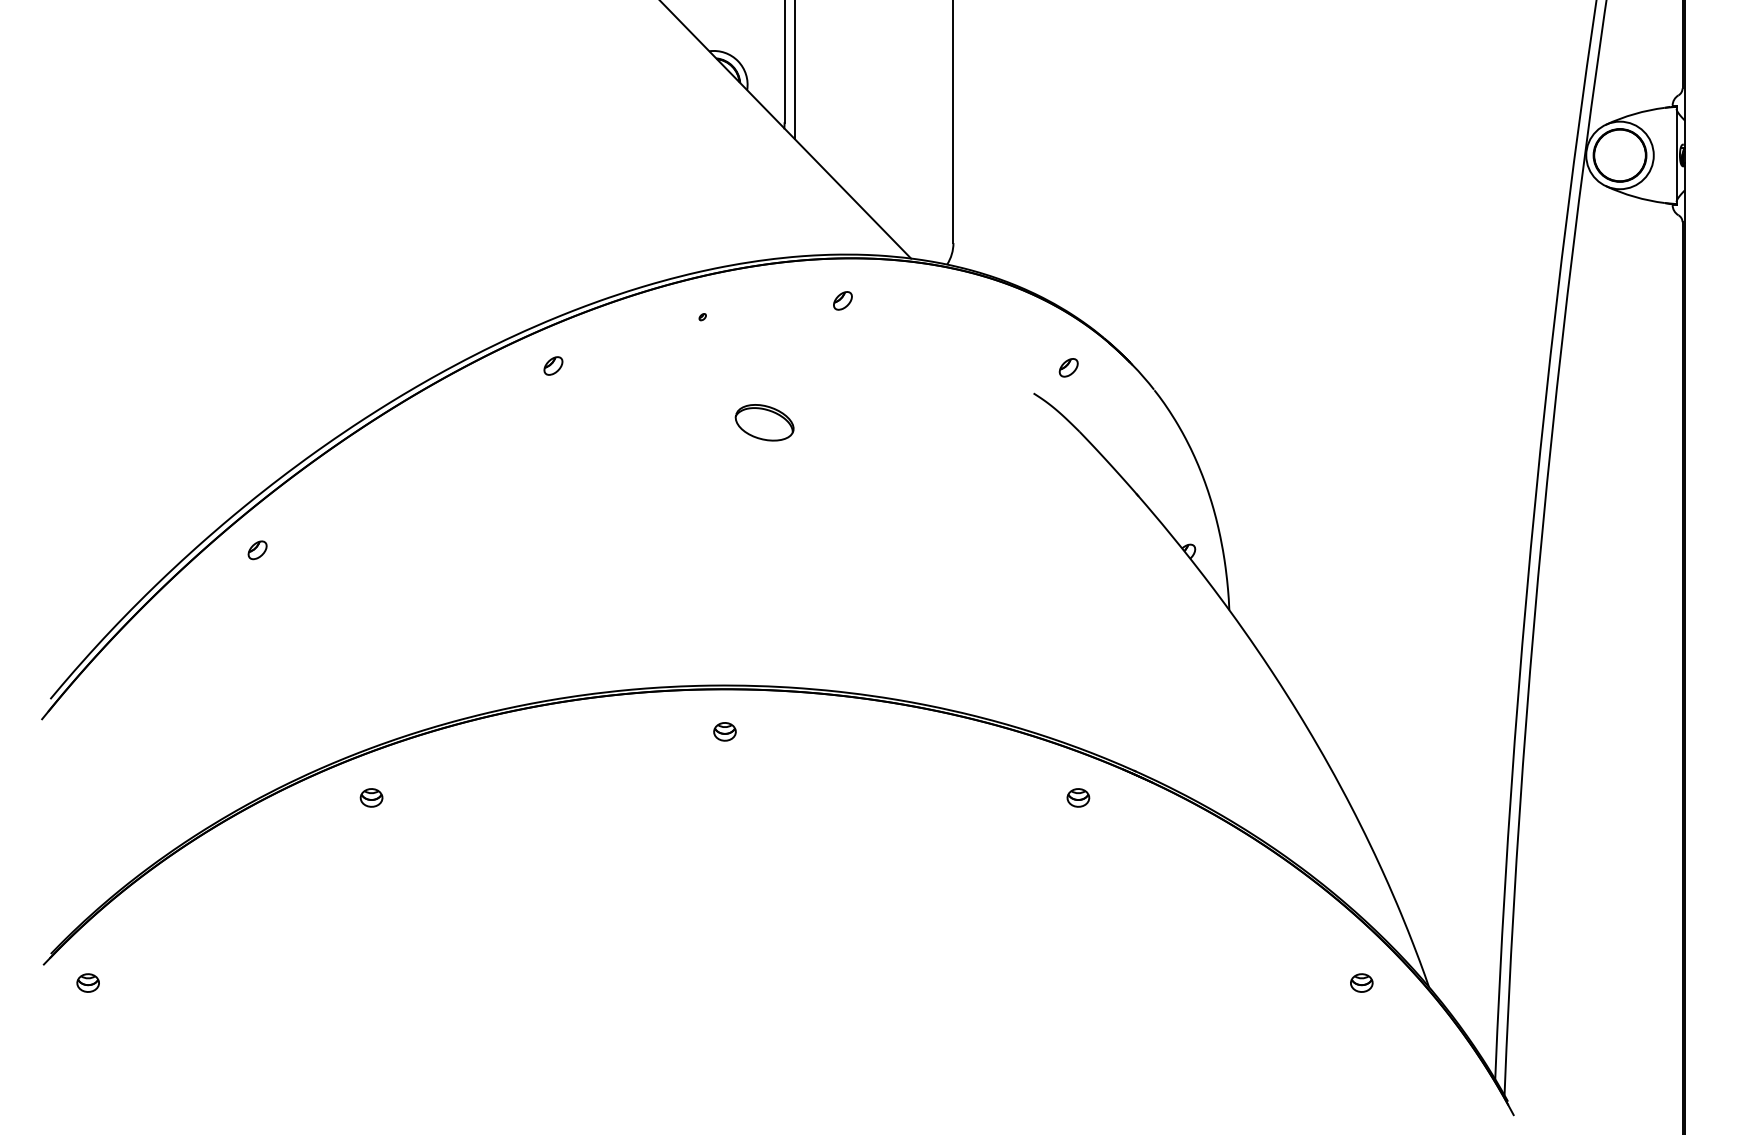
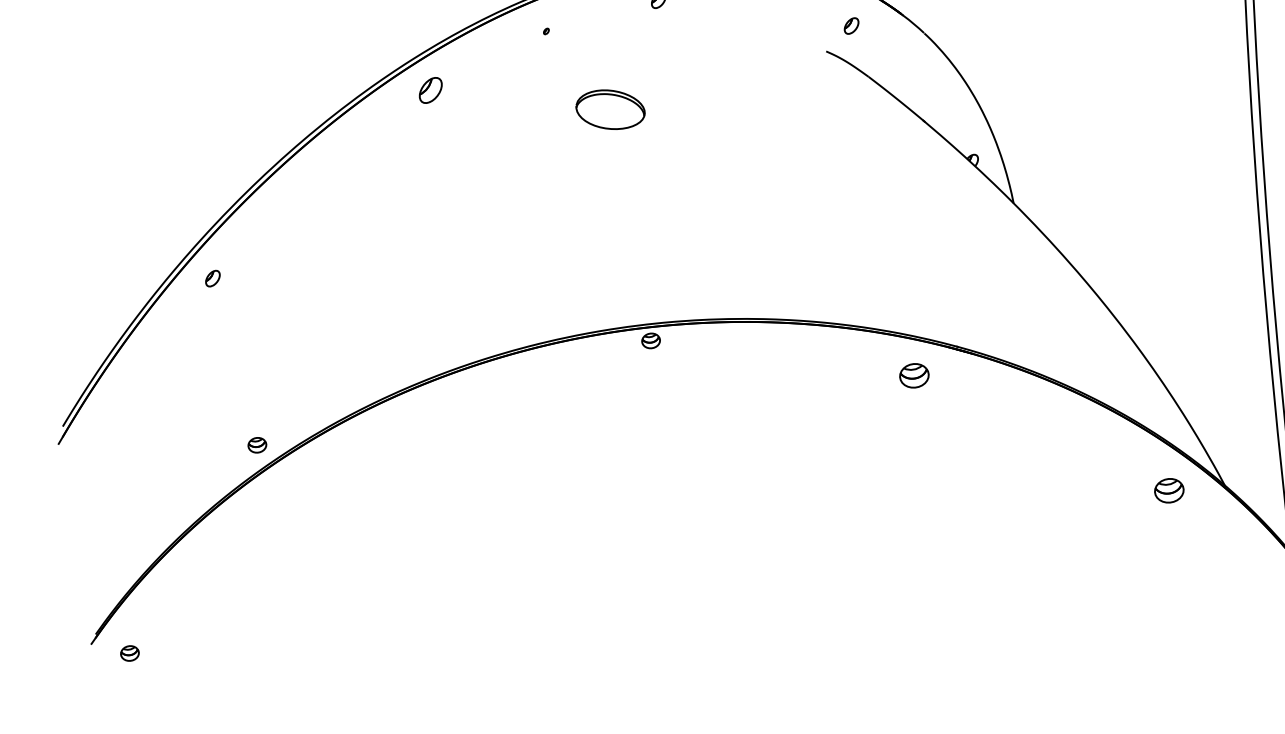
part: (553, 365) -> (430, 90), size x1.6
part: (764, 422) -> (610, 109), size x1.4
part: (724, 731) -> (650, 340), moved
part: (371, 797) -> (257, 444), moved
part: (1078, 797) -> (914, 375), size x1.6
part: (1361, 982) -> (1169, 490), size x1.6

